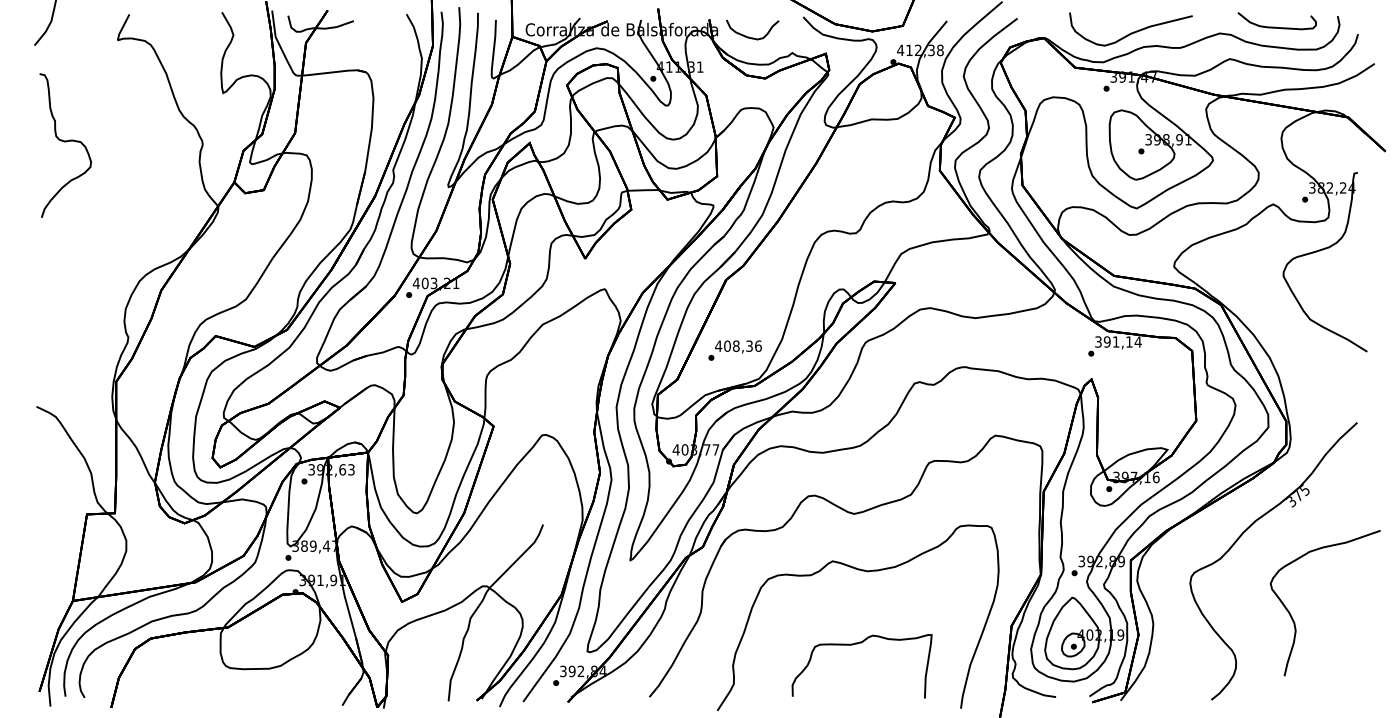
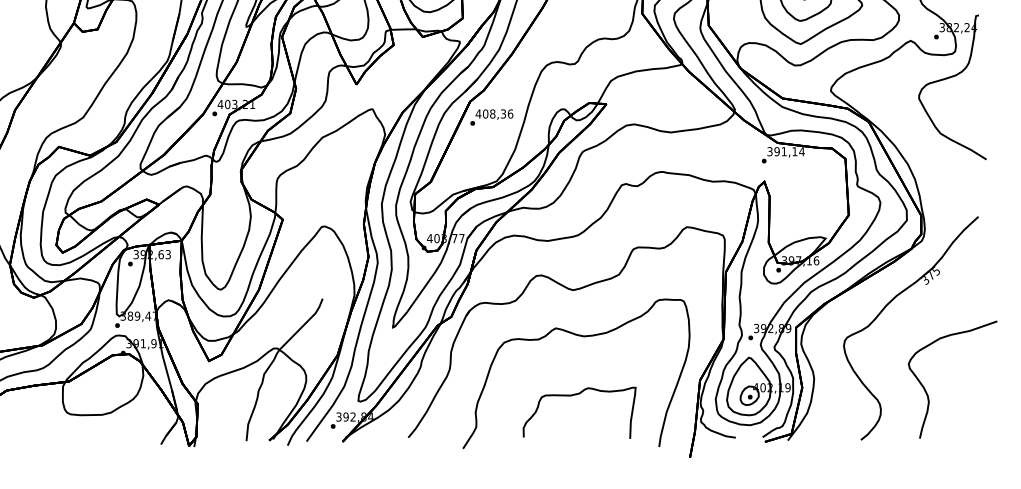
text: (734, 350) -> (491, 117), moved
part: (1293, 618) -> (927, 392), moved

